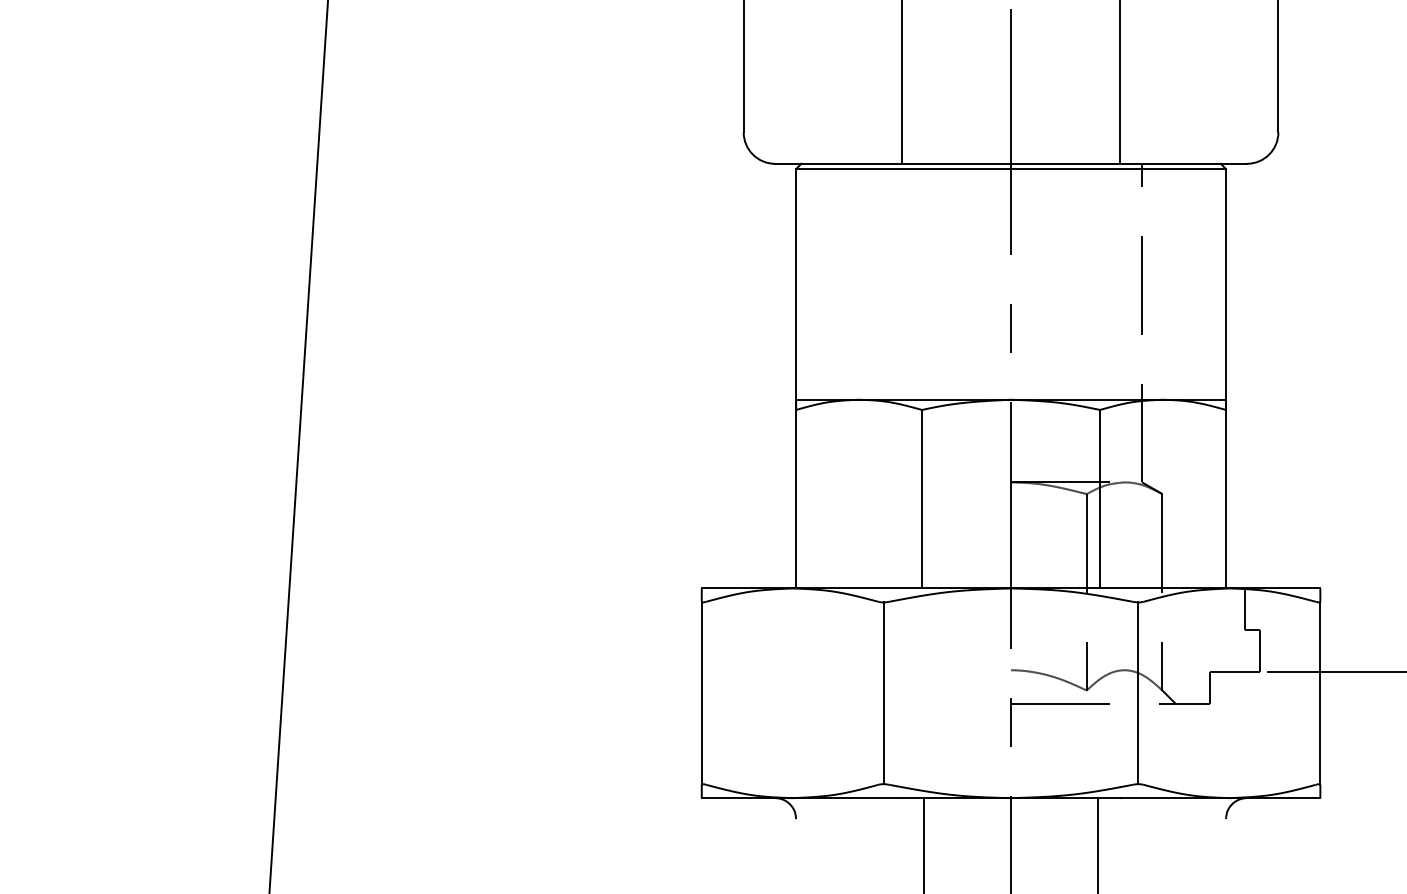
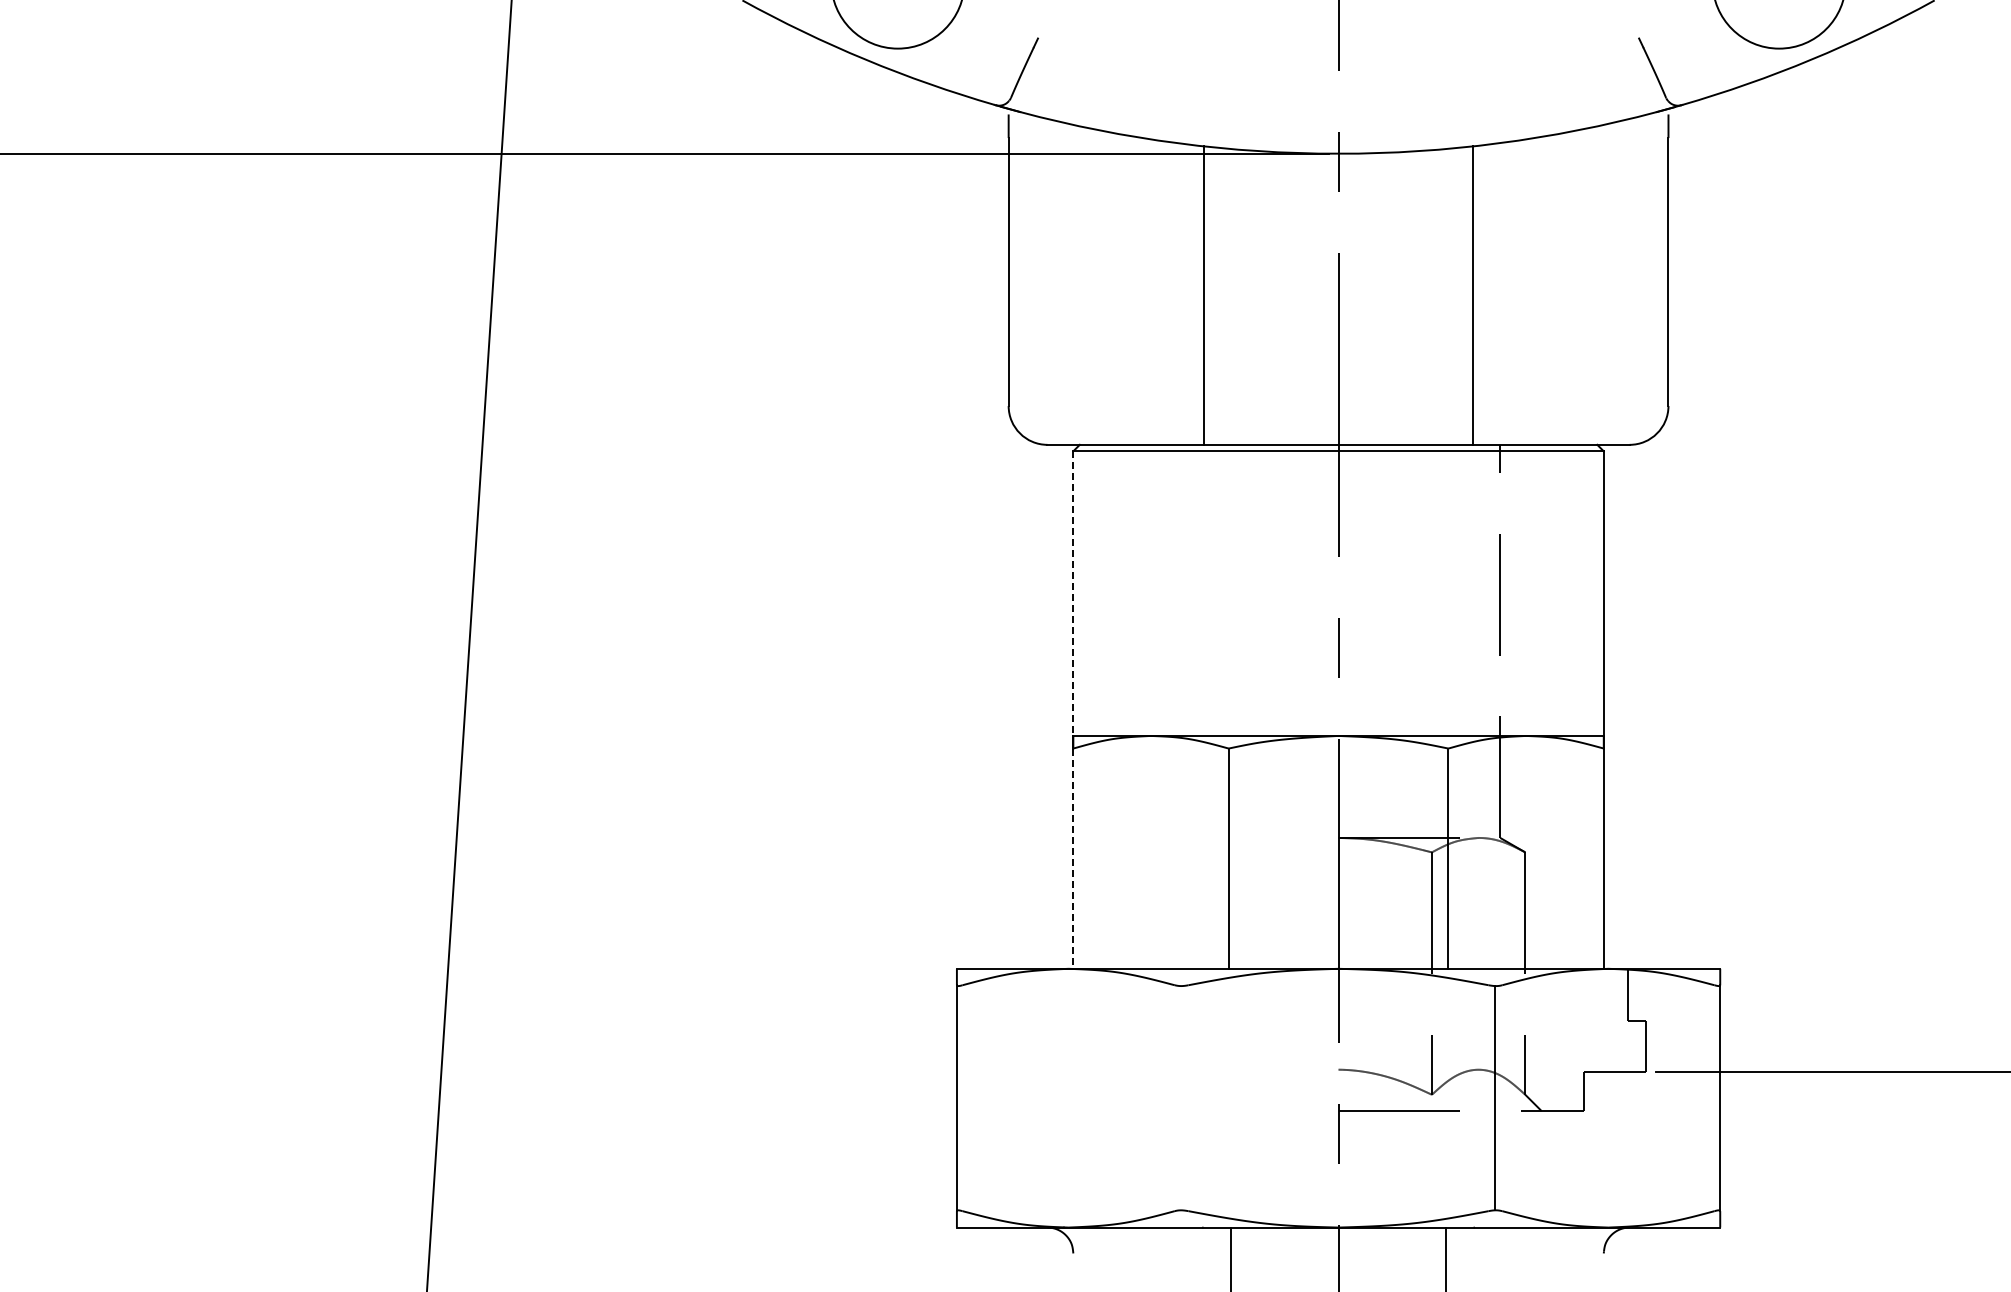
line: (796, 285) -> (1073, 594), solid -> dashed
line: (796, 499) -> (1073, 859), solid -> dashed
line: (883, 693) -> (1181, 1098), removed

